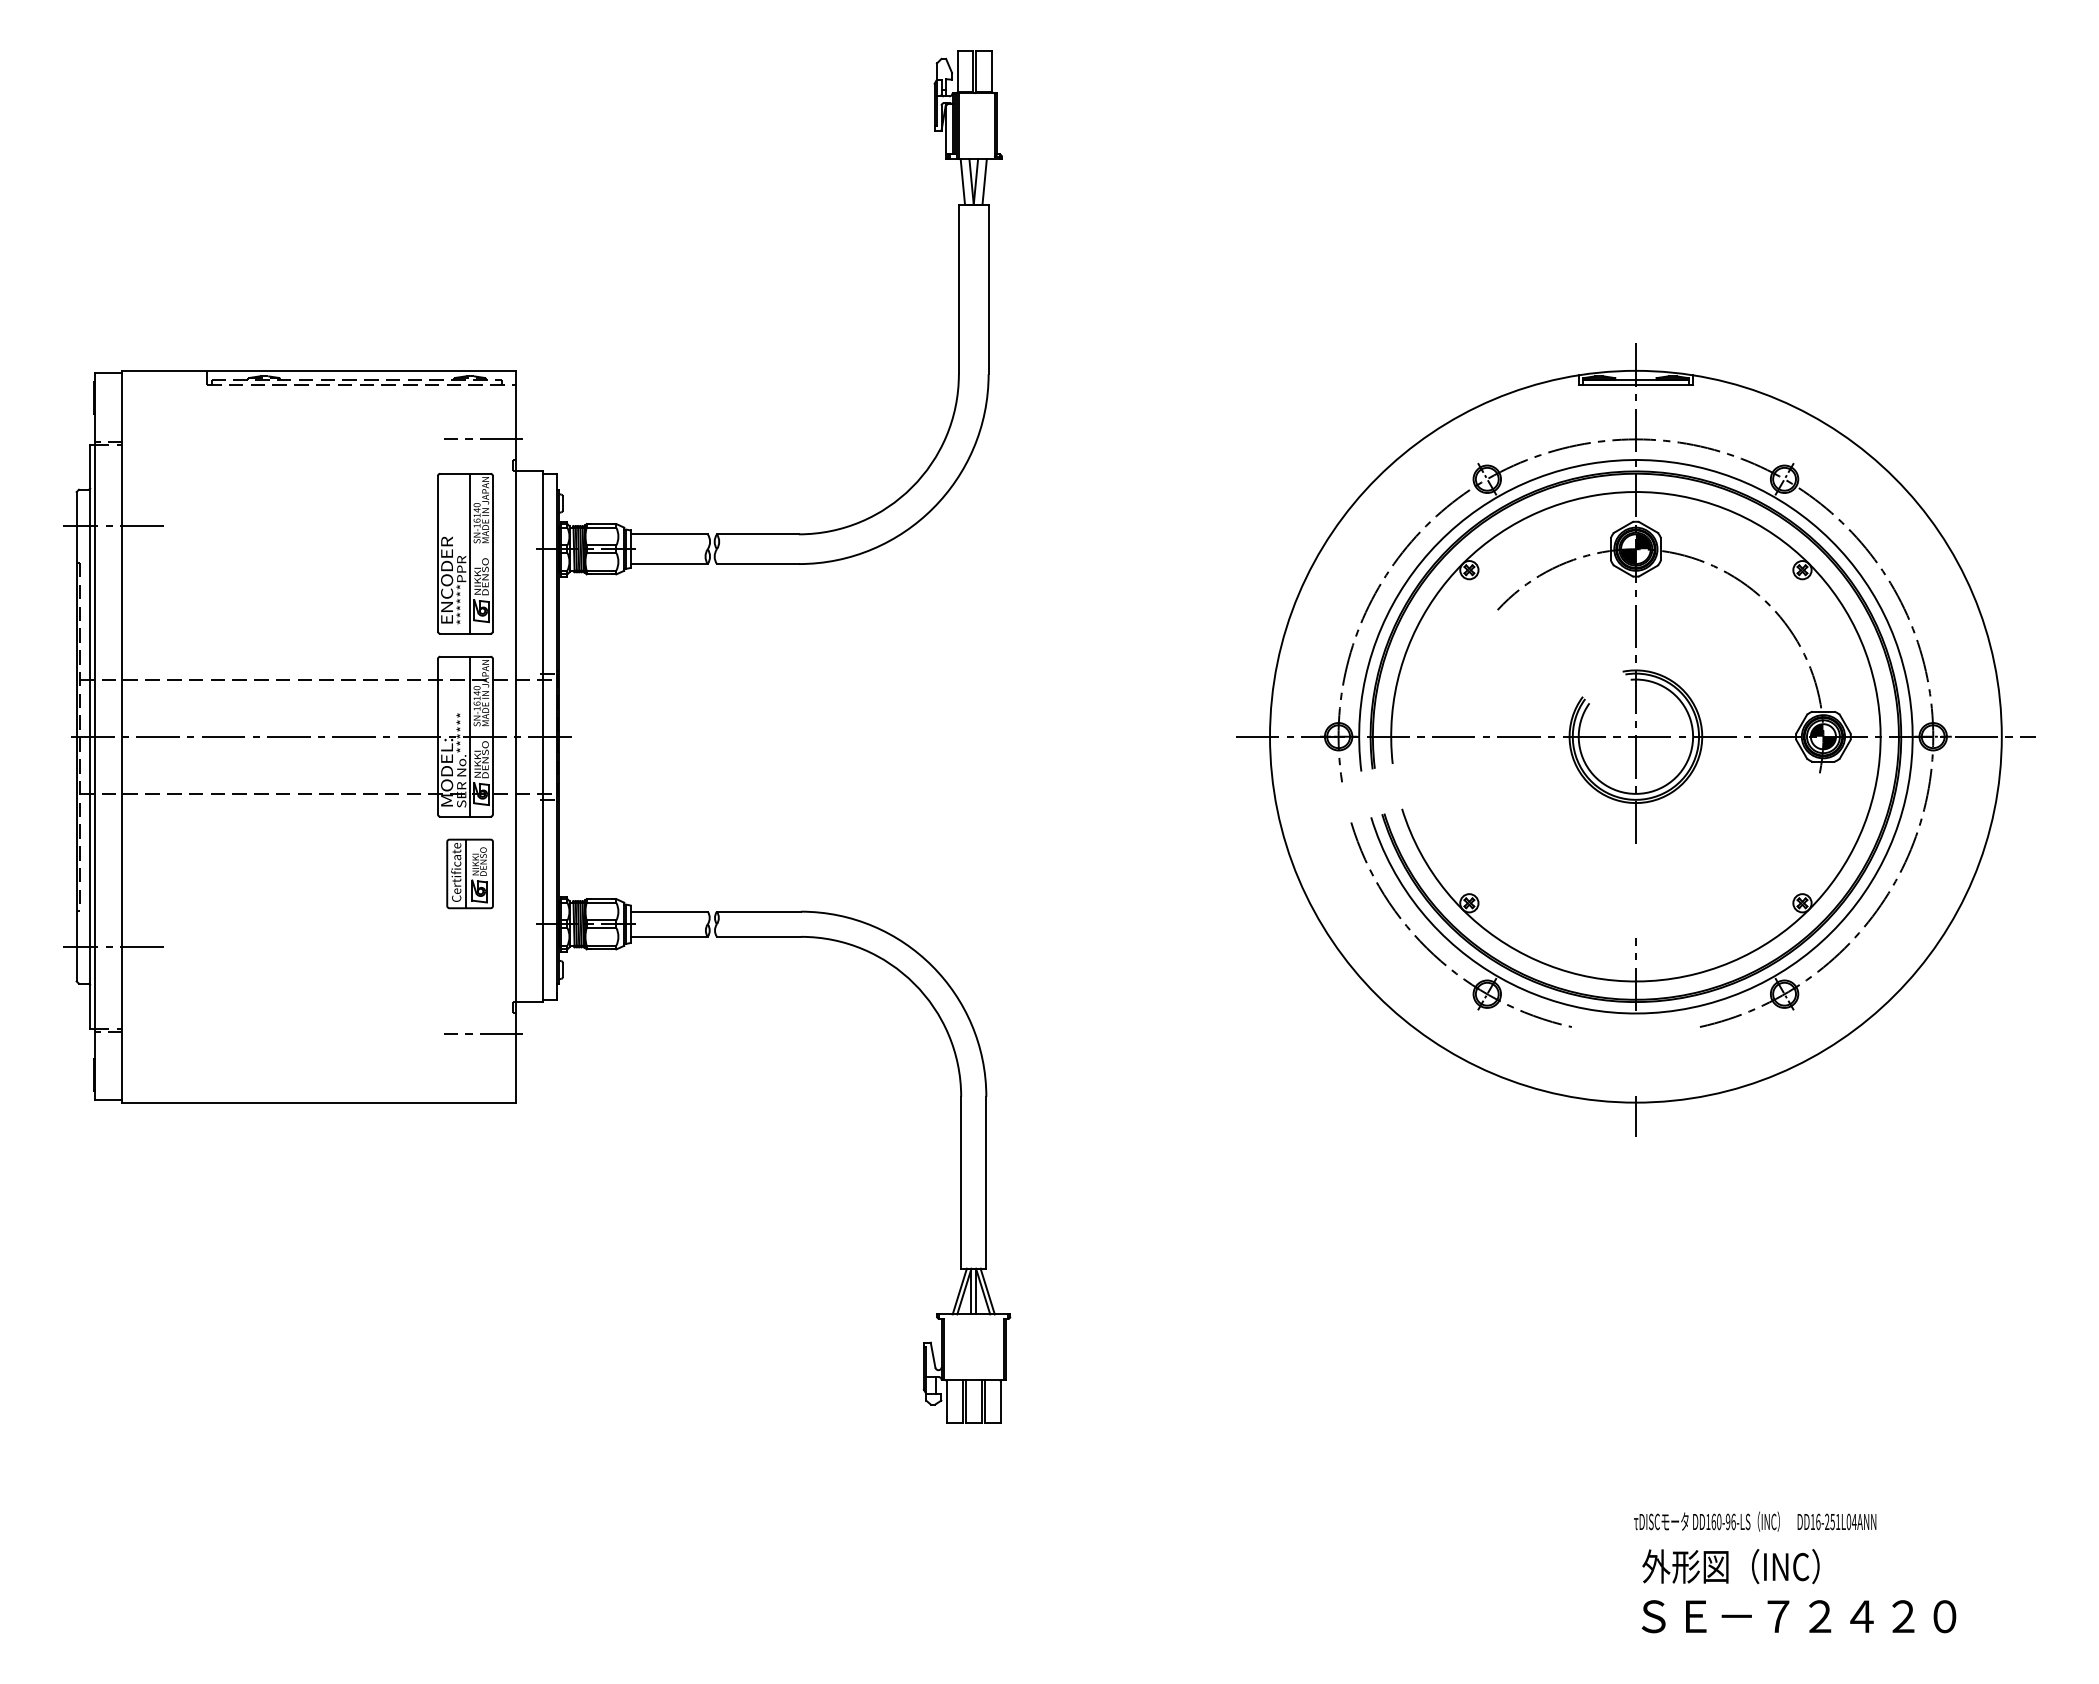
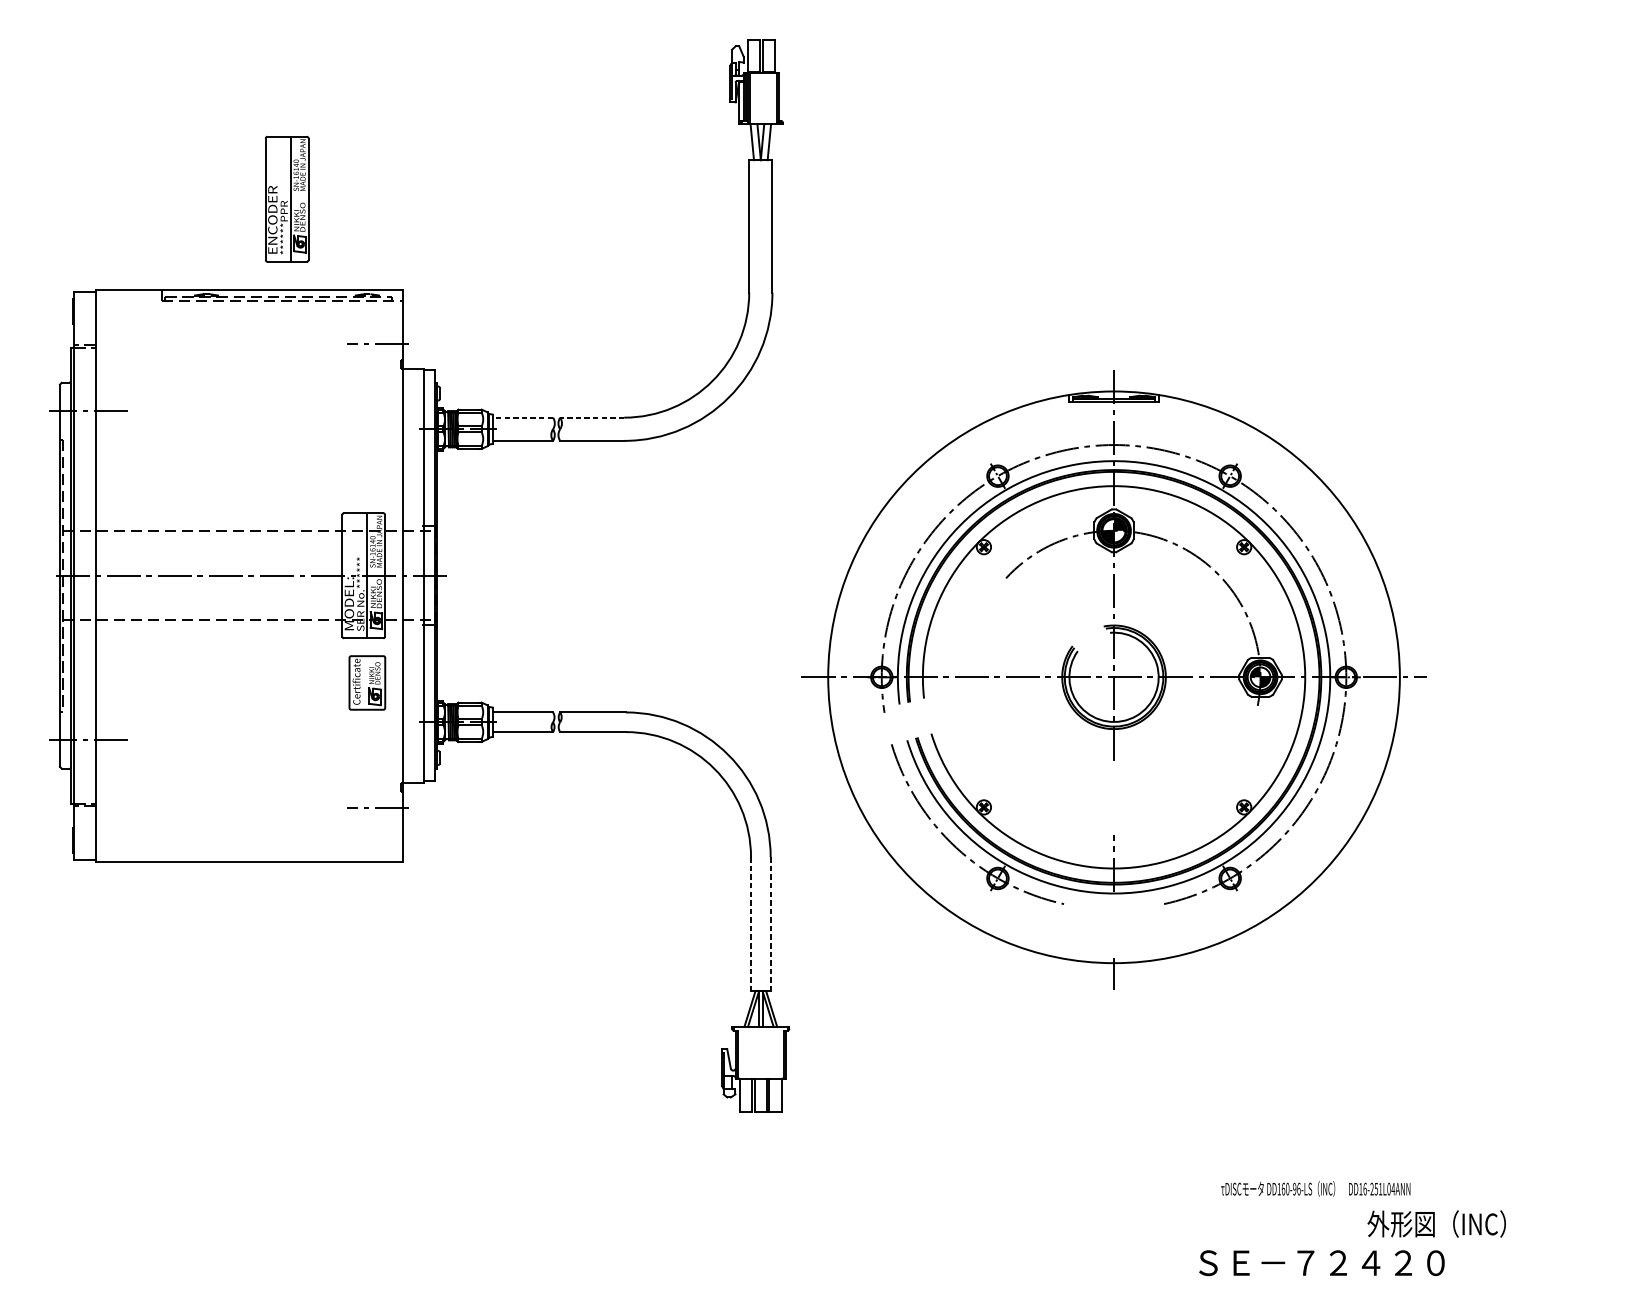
line: (669, 534) -> (523, 417), solid -> dashed
line: (757, 534) -> (591, 417), solid -> dashed
part: (465, 553) -> (287, 199), moved
part: (1635, 739) -> (1113, 679), moved
line: (465, 873) -> (363, 682), removed
line: (961, 1182) -> (751, 923), solid -> dashed
line: (986, 1182) -> (770, 923), solid -> dashed
text: (1755, 1521) -> (1316, 1188), moved
text: (1730, 1566) -> (1436, 1223), moved
text: (1798, 1616) -> (1321, 1263), moved

